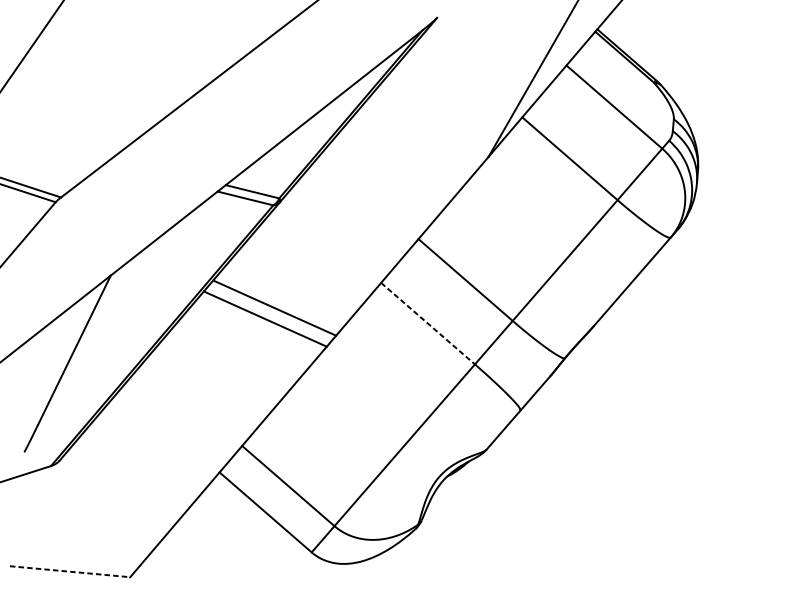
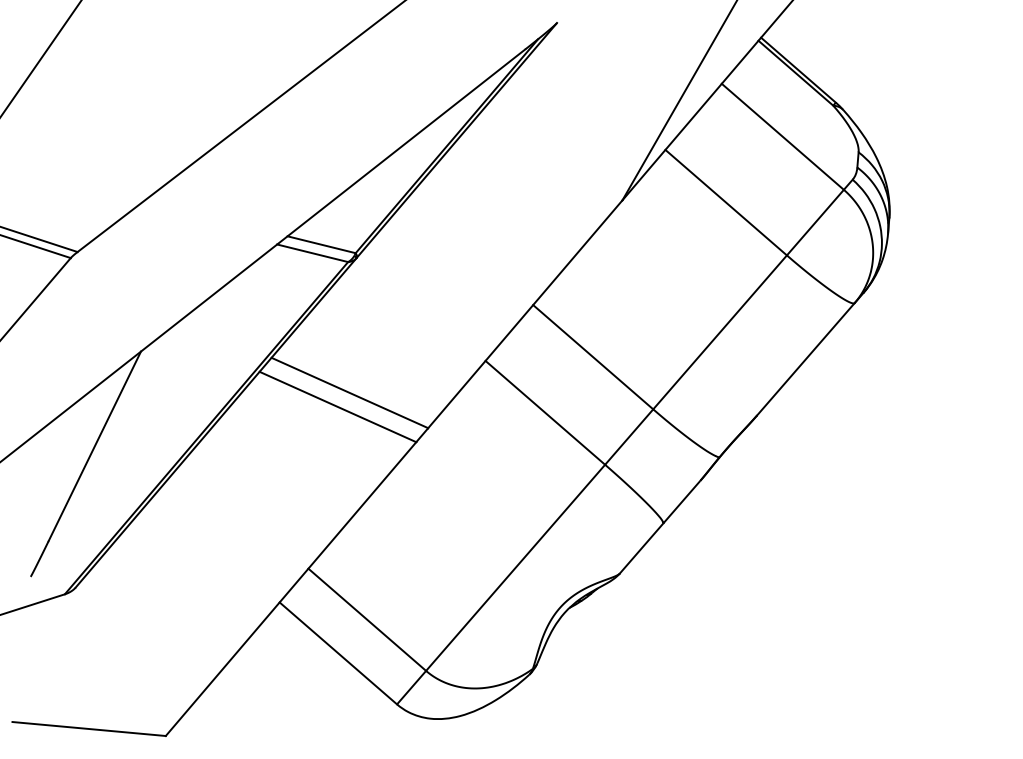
line: (428, 324) -> (545, 413), dashed -> solid
line: (70, 572) -> (89, 729), dashed -> solid

